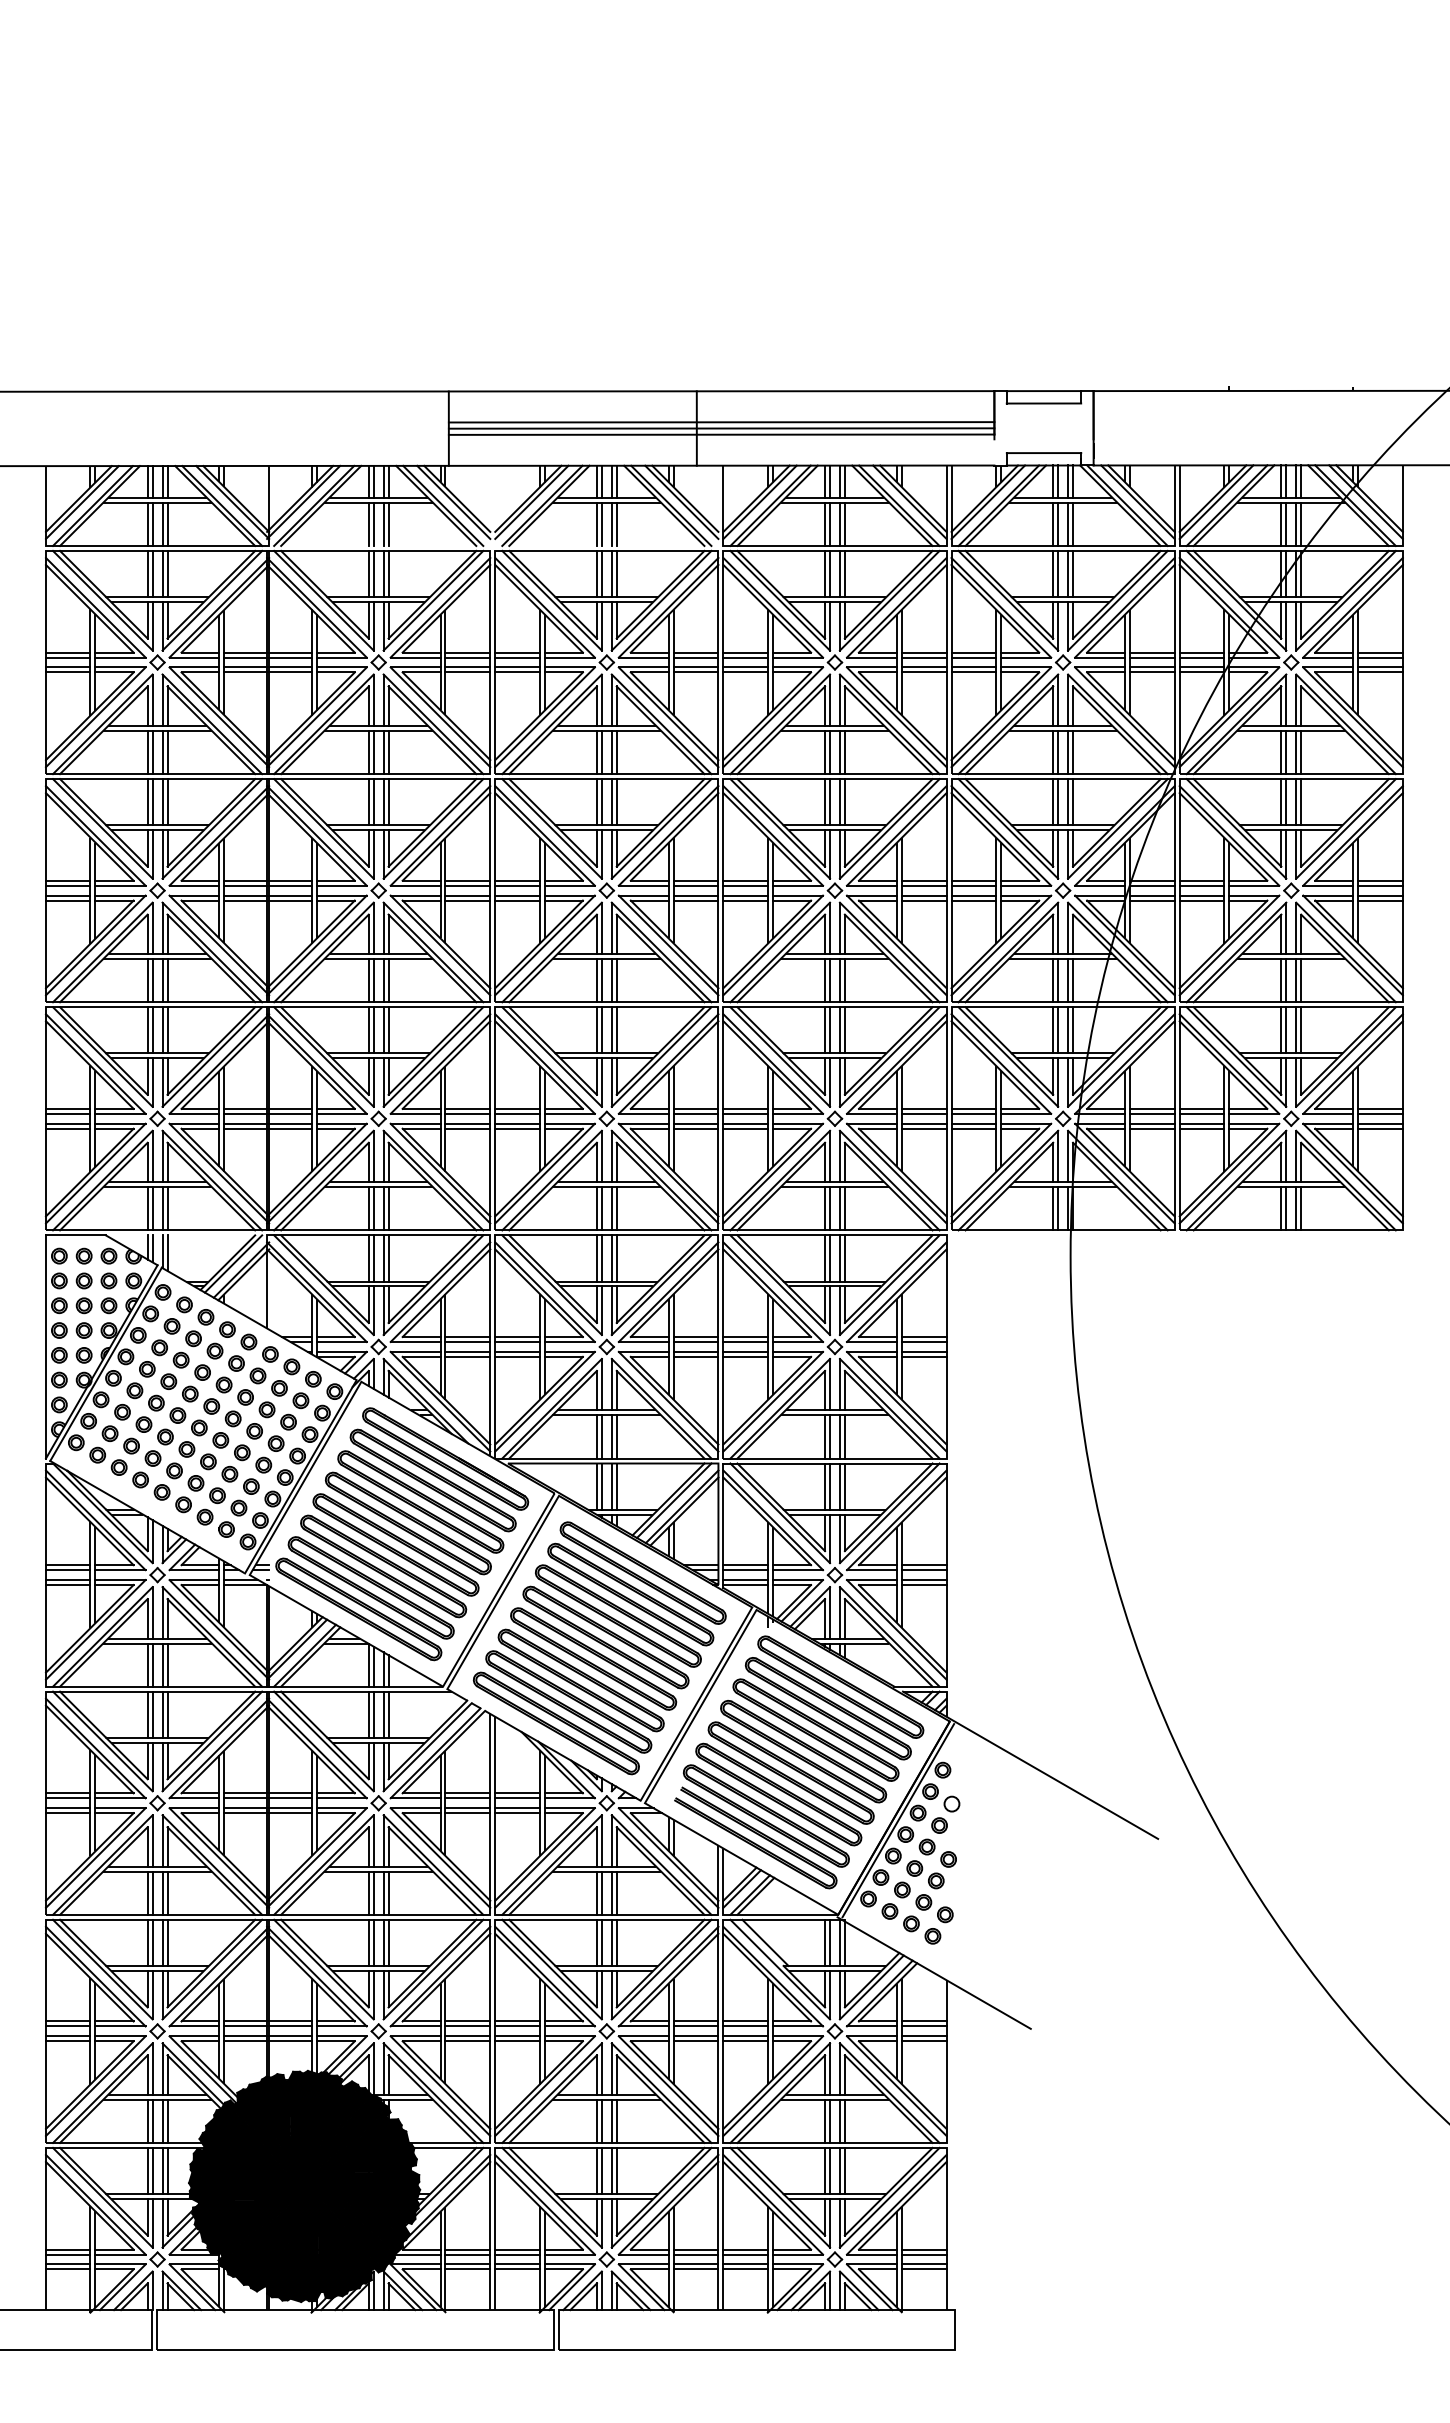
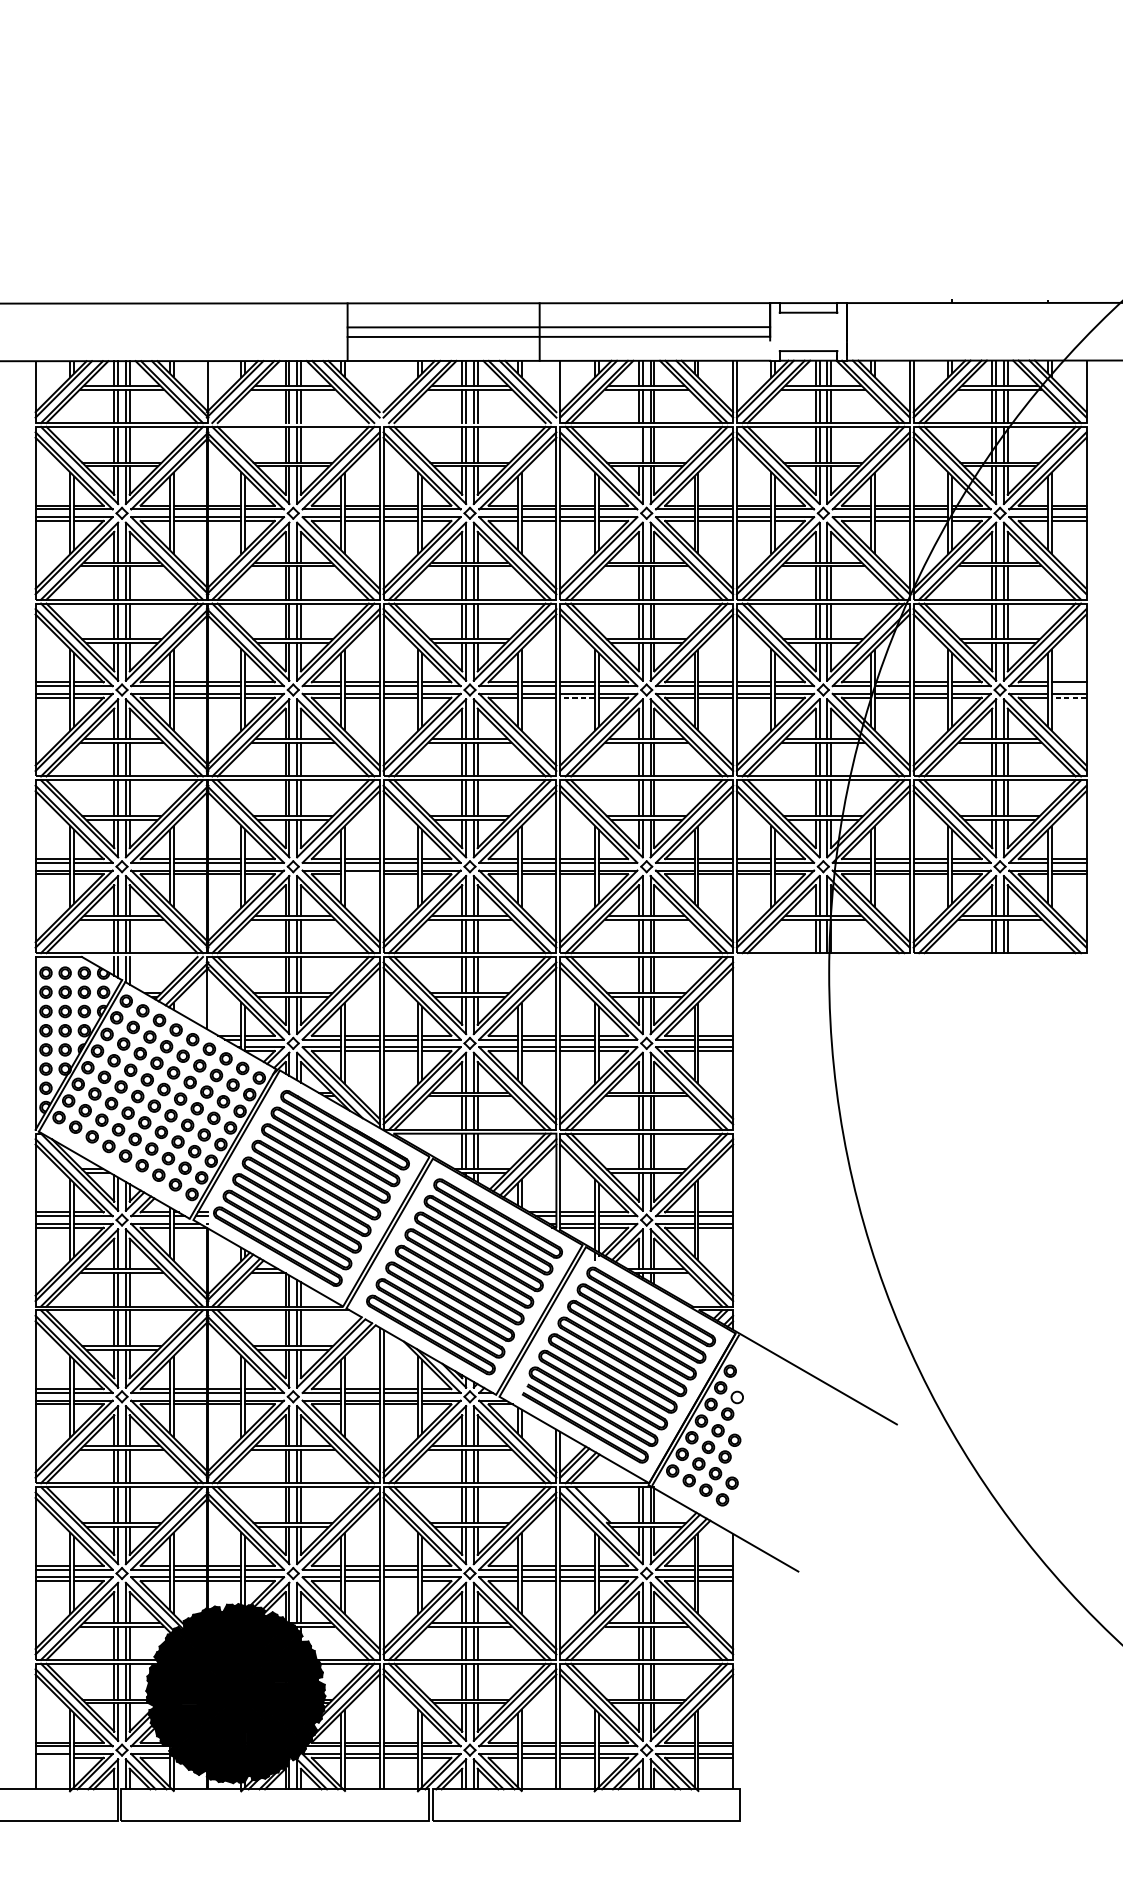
line: (721, 428) -> (558, 332), removed
line: (825, 573) -> (639, 444), removed
line: (1380, 885) -> (1069, 686), removed
line: (745, 900) -> (577, 697), solid -> dashed
line: (1379, 900) -> (1068, 697), solid -> dashed
line: (467, 1128) -> (362, 874), removed
line: (517, 2041) -> (400, 1581), removed
line: (68, 2269) -> (53, 1757), removed

